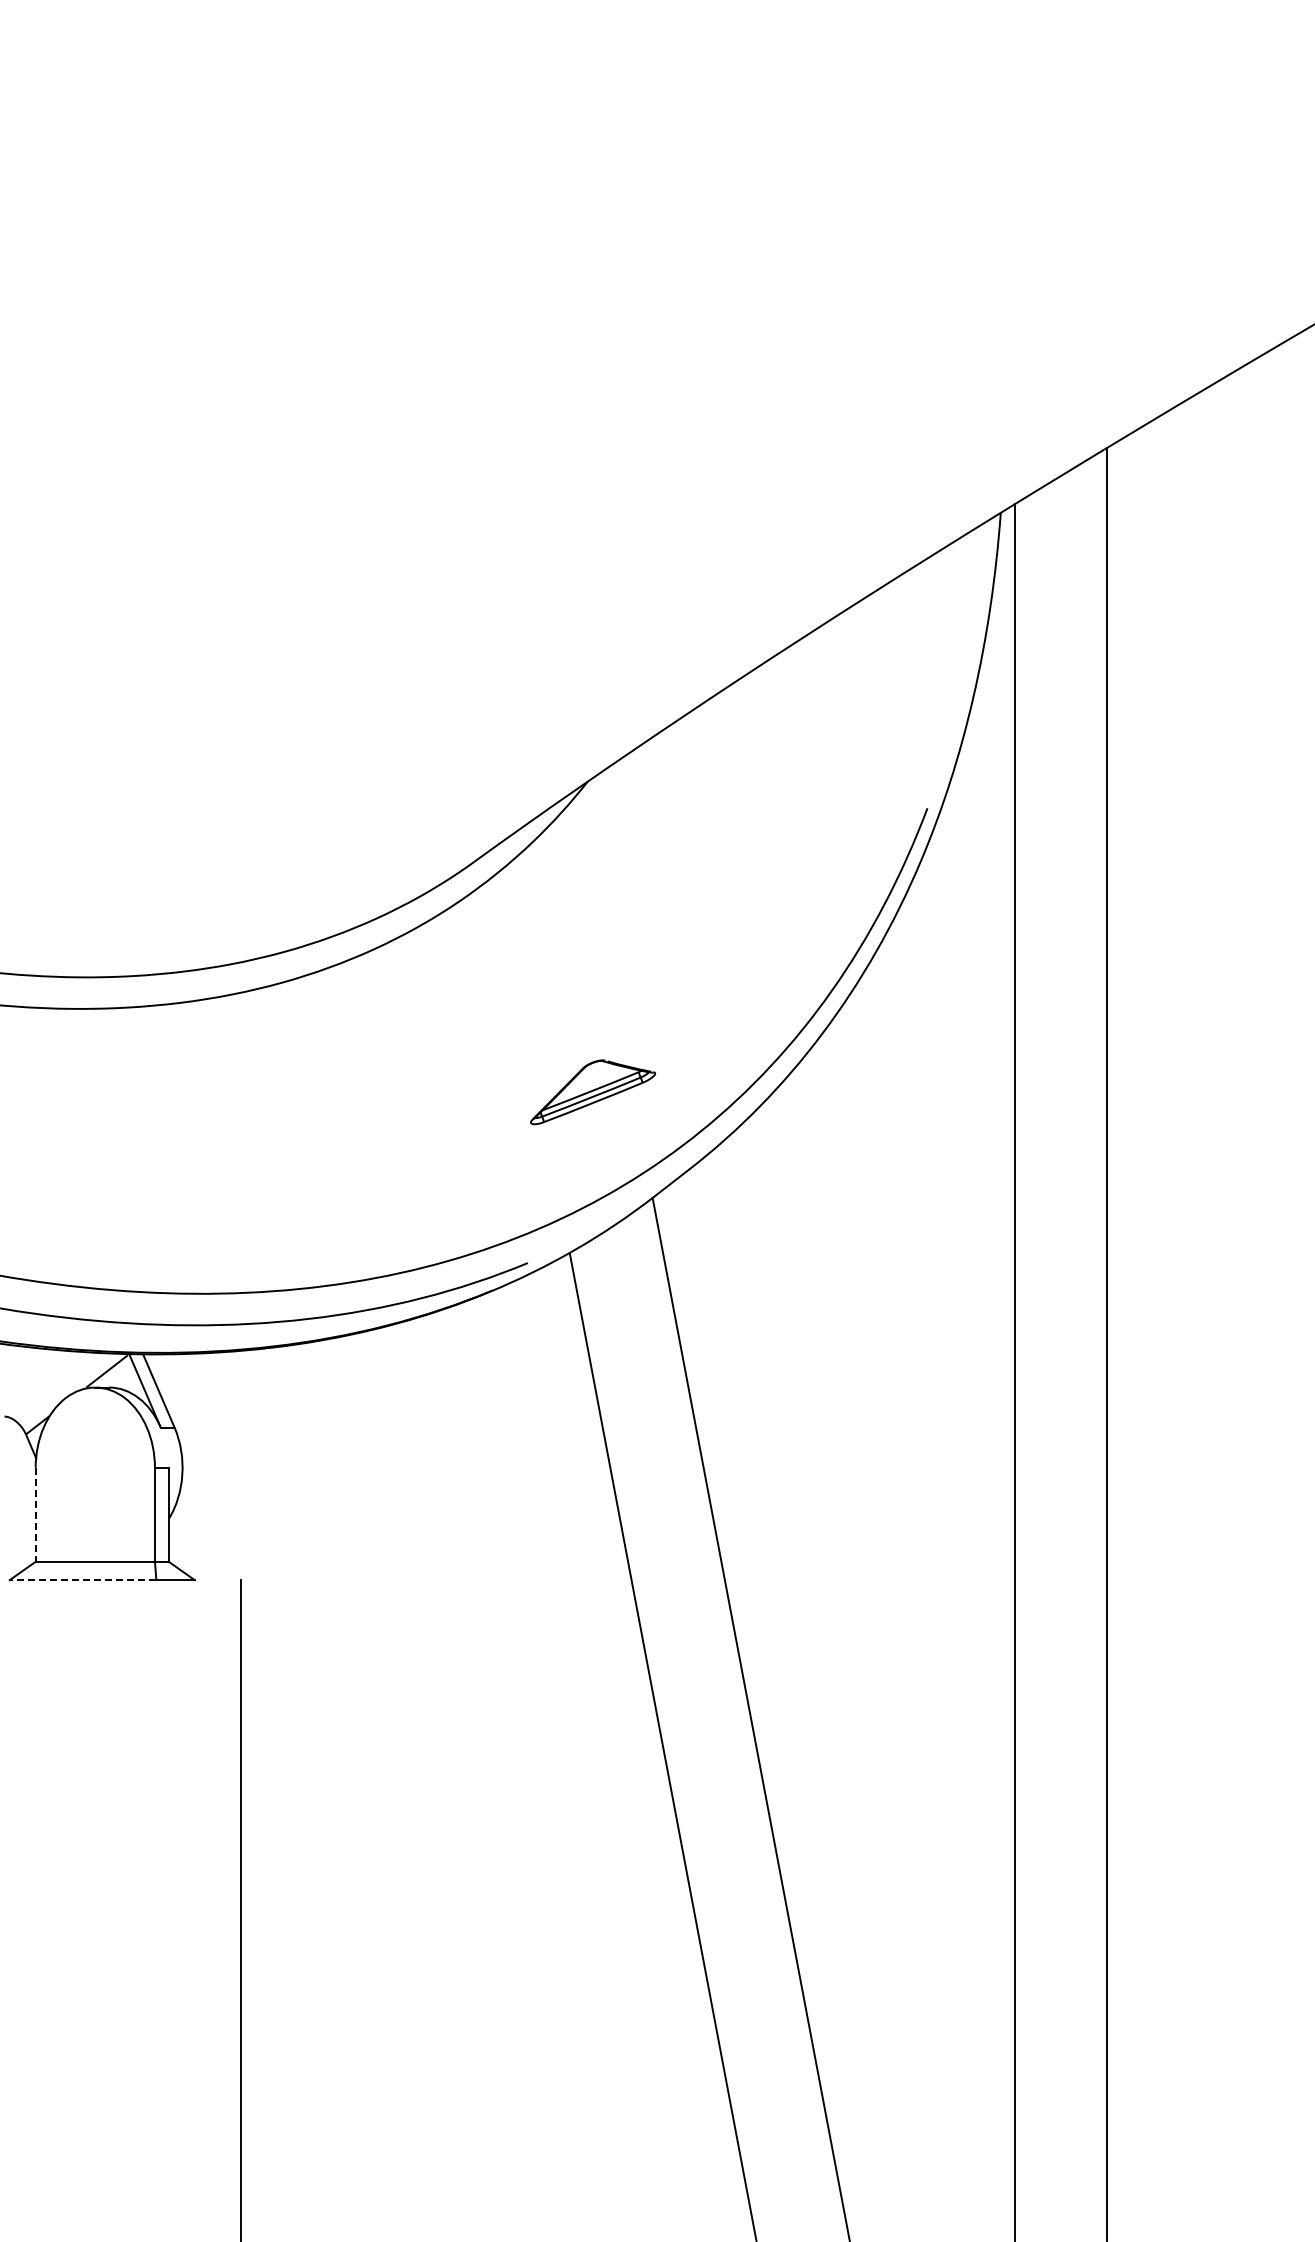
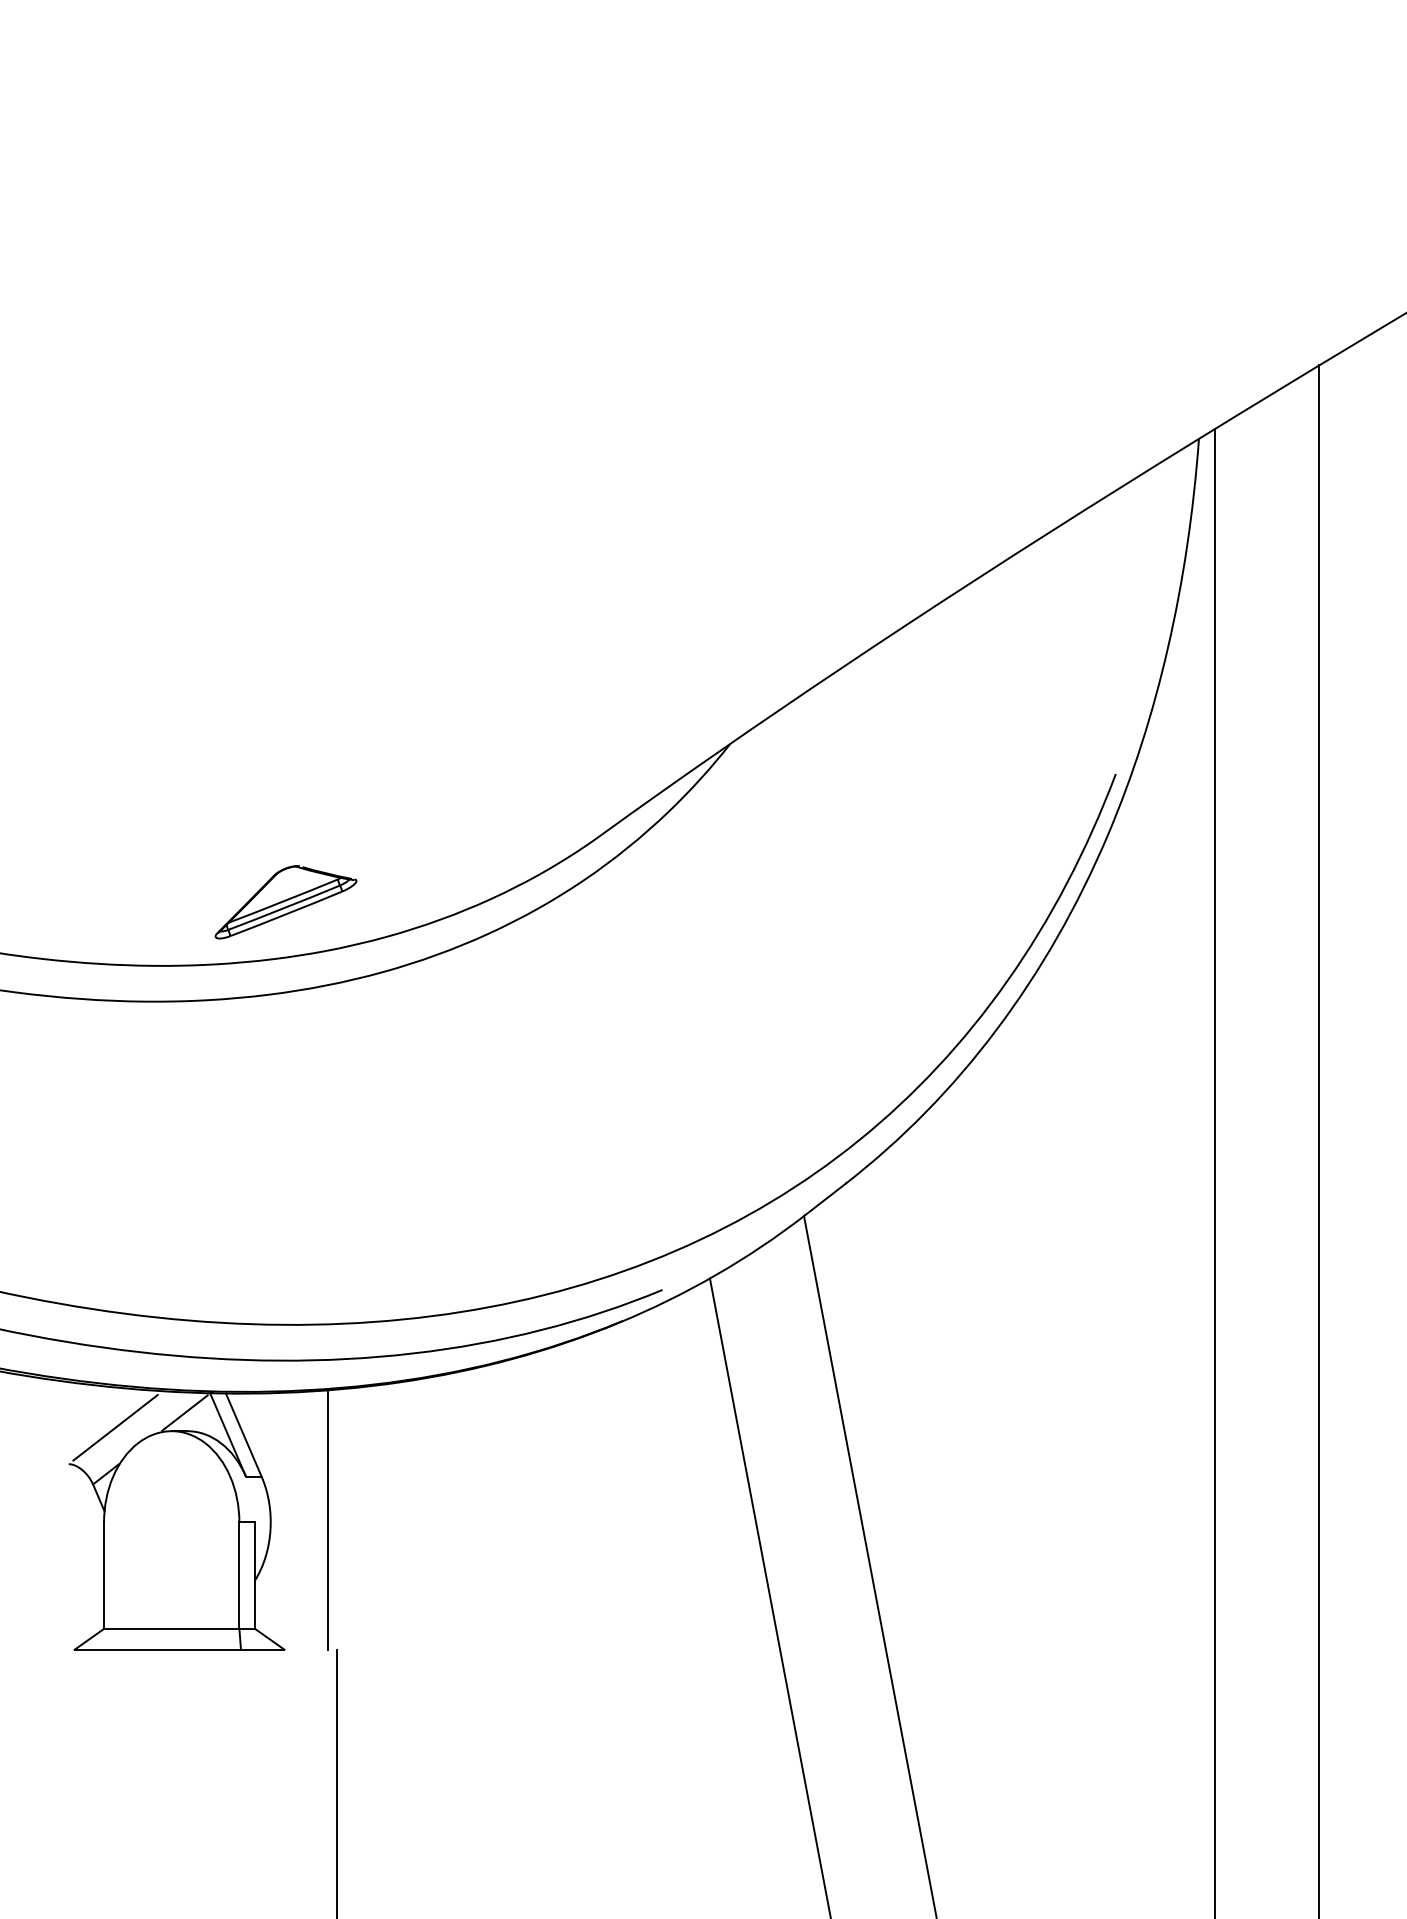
part: (593, 1092) -> (286, 902), moved
line: (45, 1384) -> (115, 1427), added
line: (232, 1465) -> (327, 1519), added
line: (35, 1514) -> (103, 1575), dashed -> solid
line: (82, 1580) -> (157, 1650), dashed -> solid

